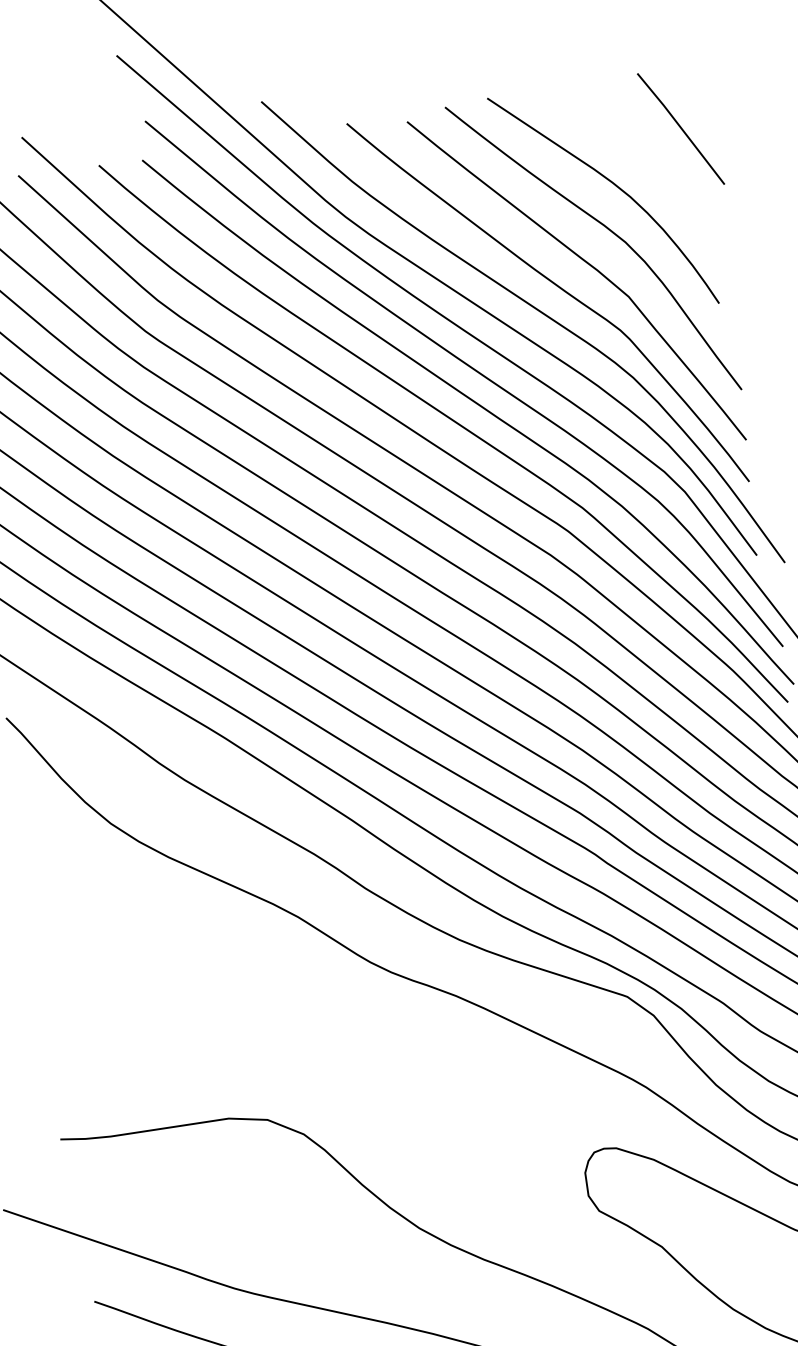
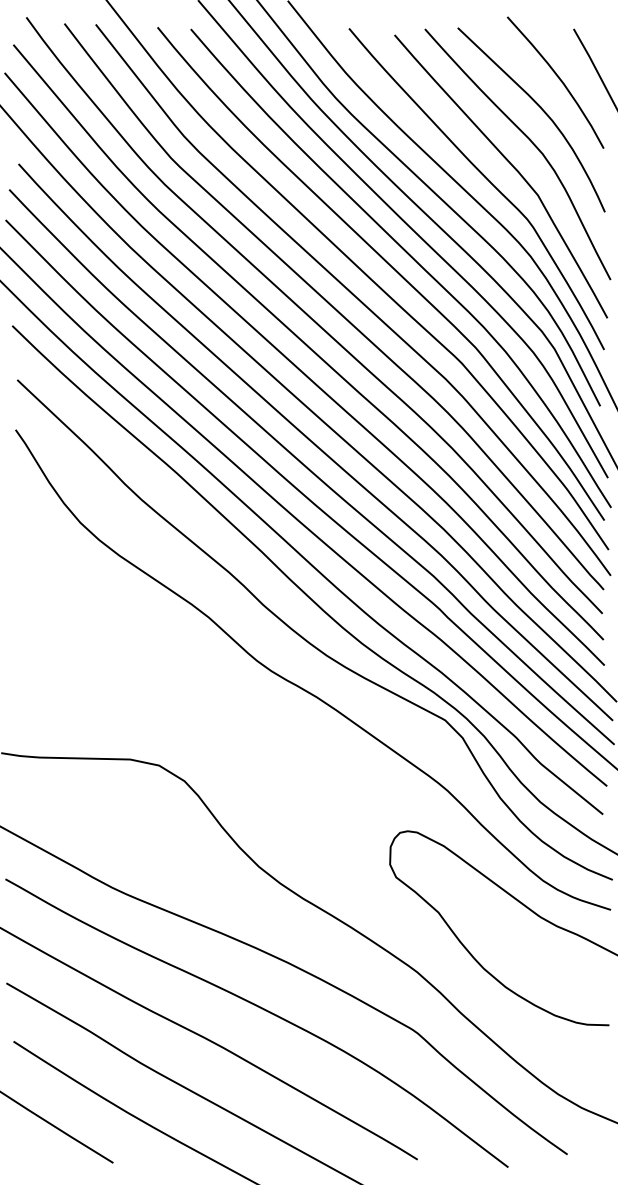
curve: (630, 143) -> (559, 80), added

